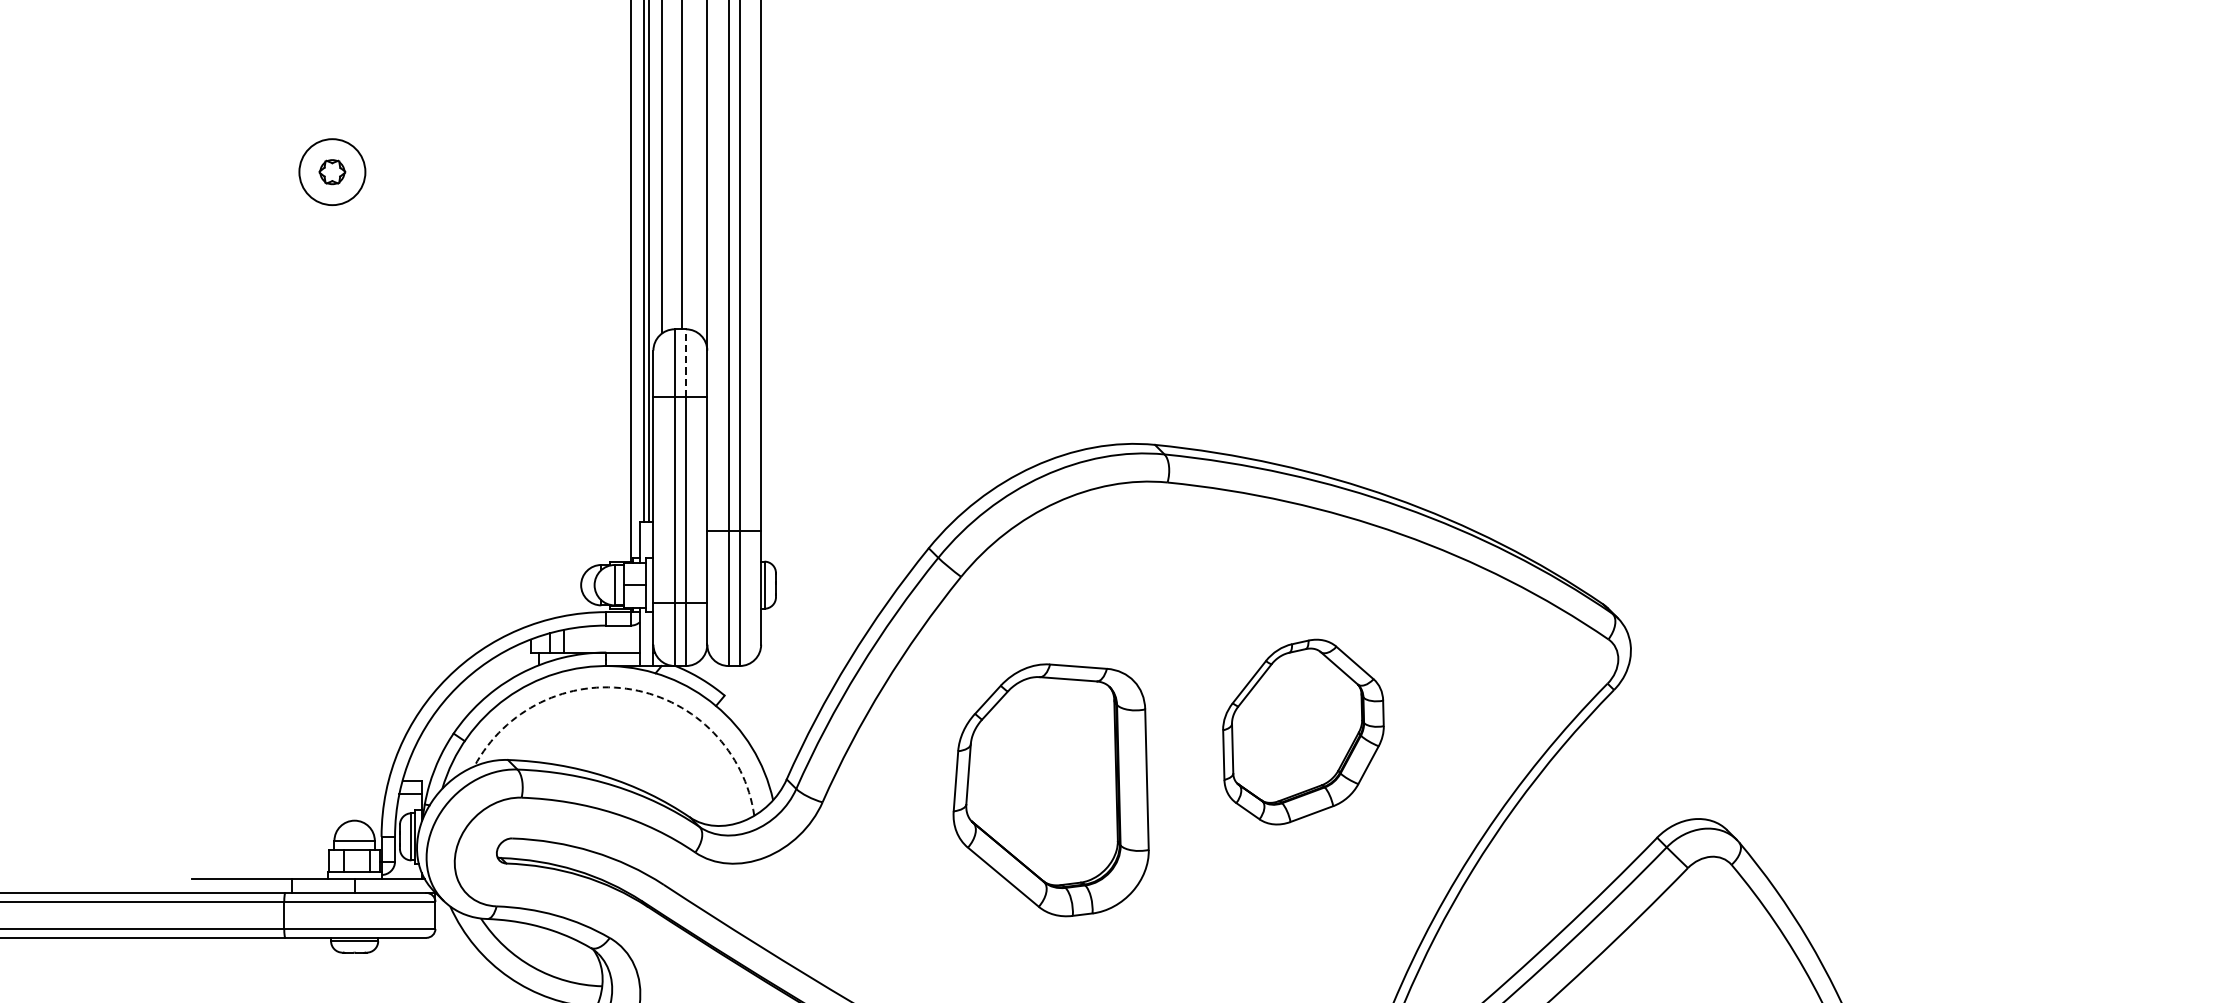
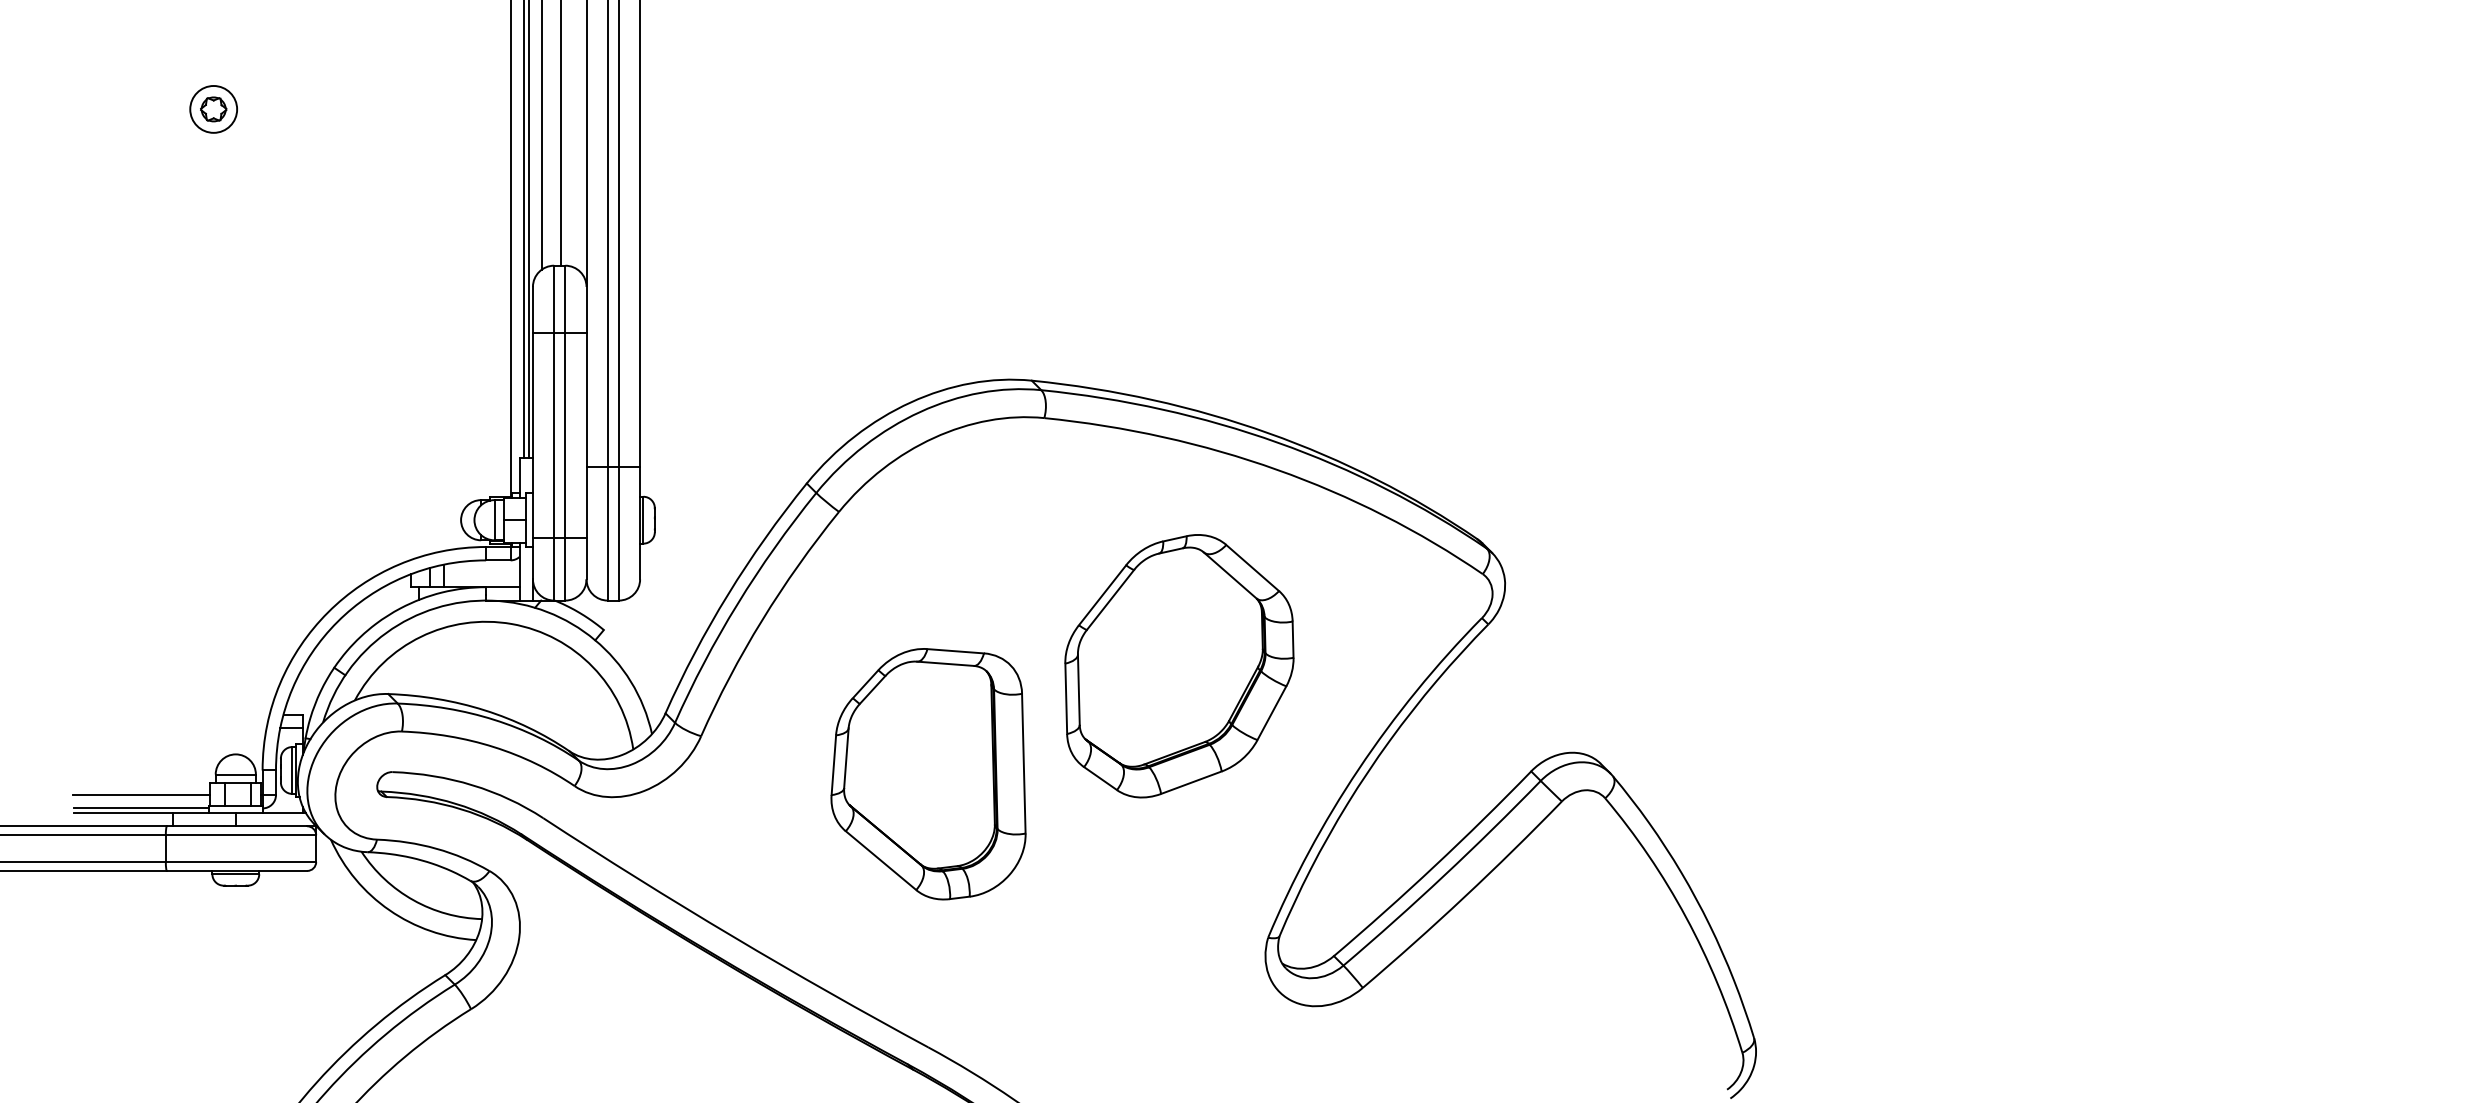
circle: (332, 171) -> (213, 108), size x0.71
line: (686, 362) -> (565, 298), dashed -> solid
arc: (631, 690) -> (511, 624), dashed -> solid
part: (1303, 732) -> (1179, 666), size x1.43
part: (1051, 790) -> (928, 774), moved
line: (259, 862) -> (141, 795), added
line: (259, 875) -> (141, 808), added

